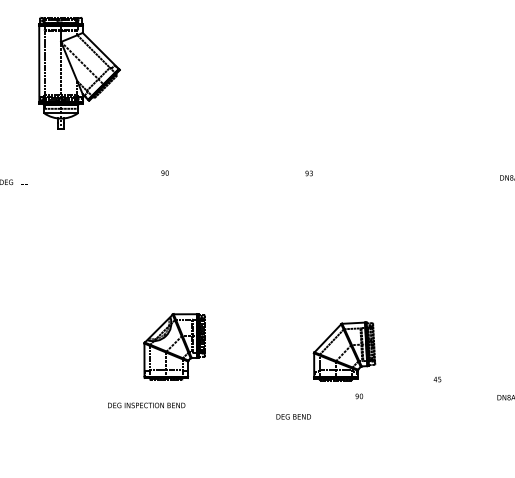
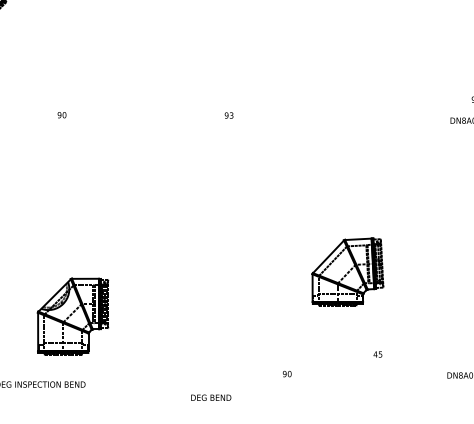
part: (344, 351) -> (347, 272), moved

